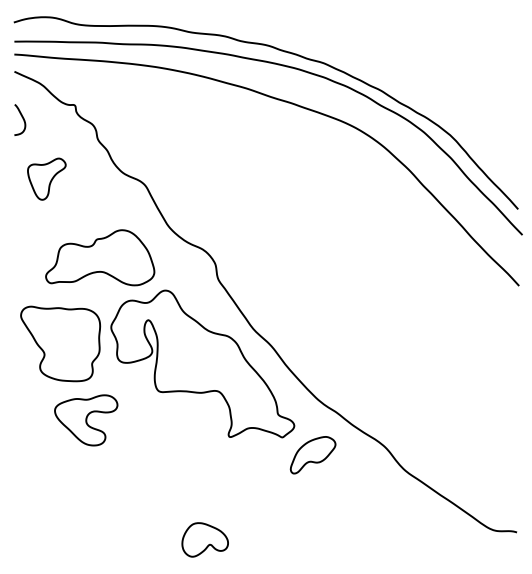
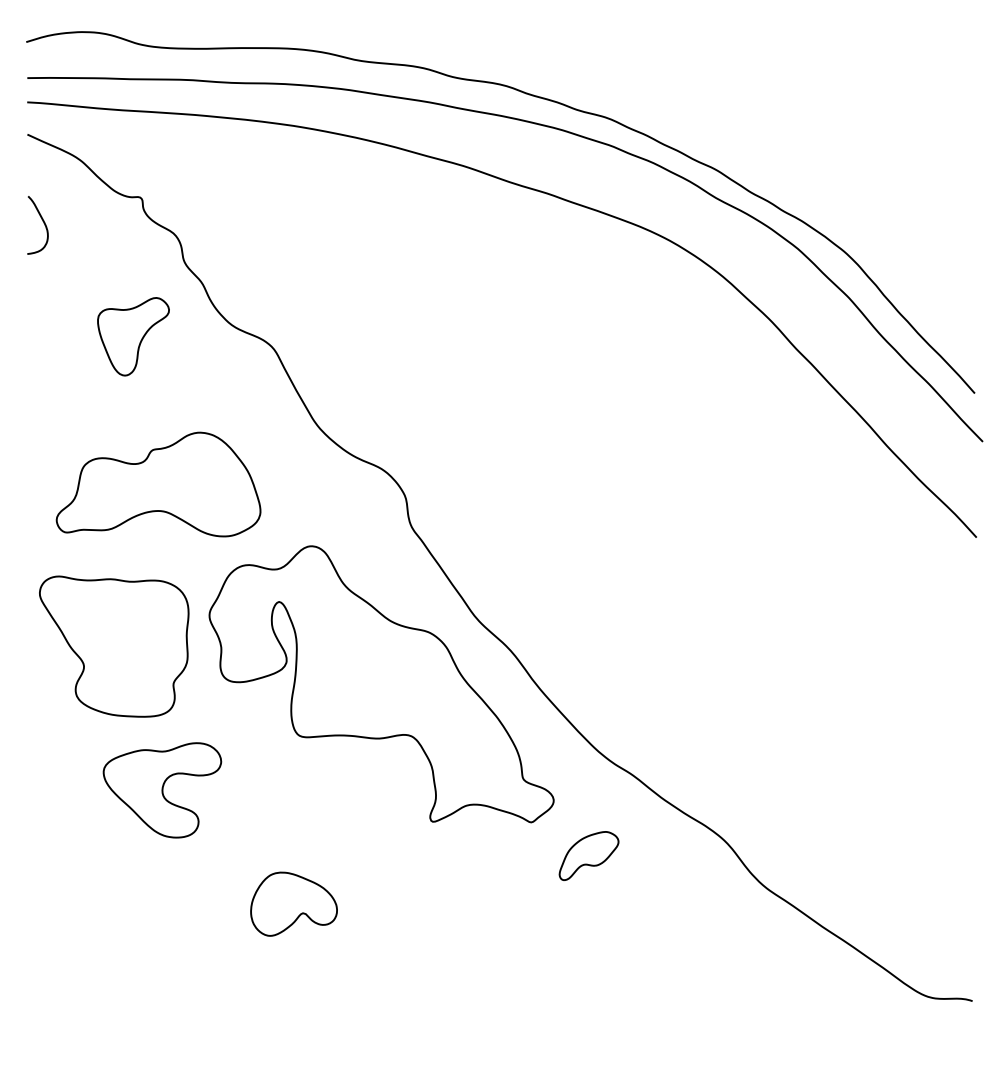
part: (46, 178) -> (132, 335), moved
part: (100, 257) -> (159, 484), moved
part: (312, 455) -> (587, 856), size x0.7
part: (204, 539) -> (292, 903), moved

